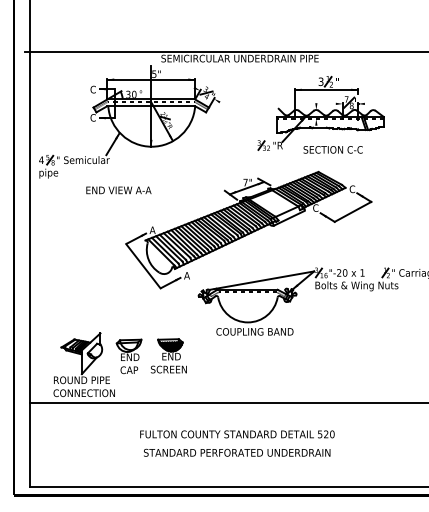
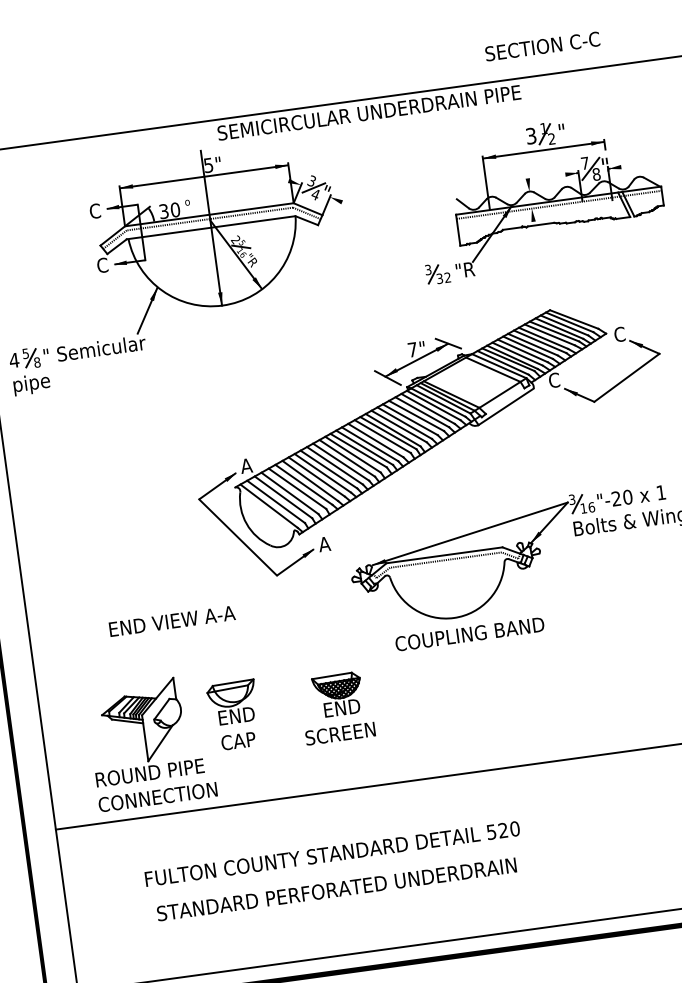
text: (332, 149) -> (541, 46), moved
text: (118, 190) -> (171, 621), moved
part: (168, 355) -> (335, 706), moved
text: (237, 443) -> (335, 871), moved

